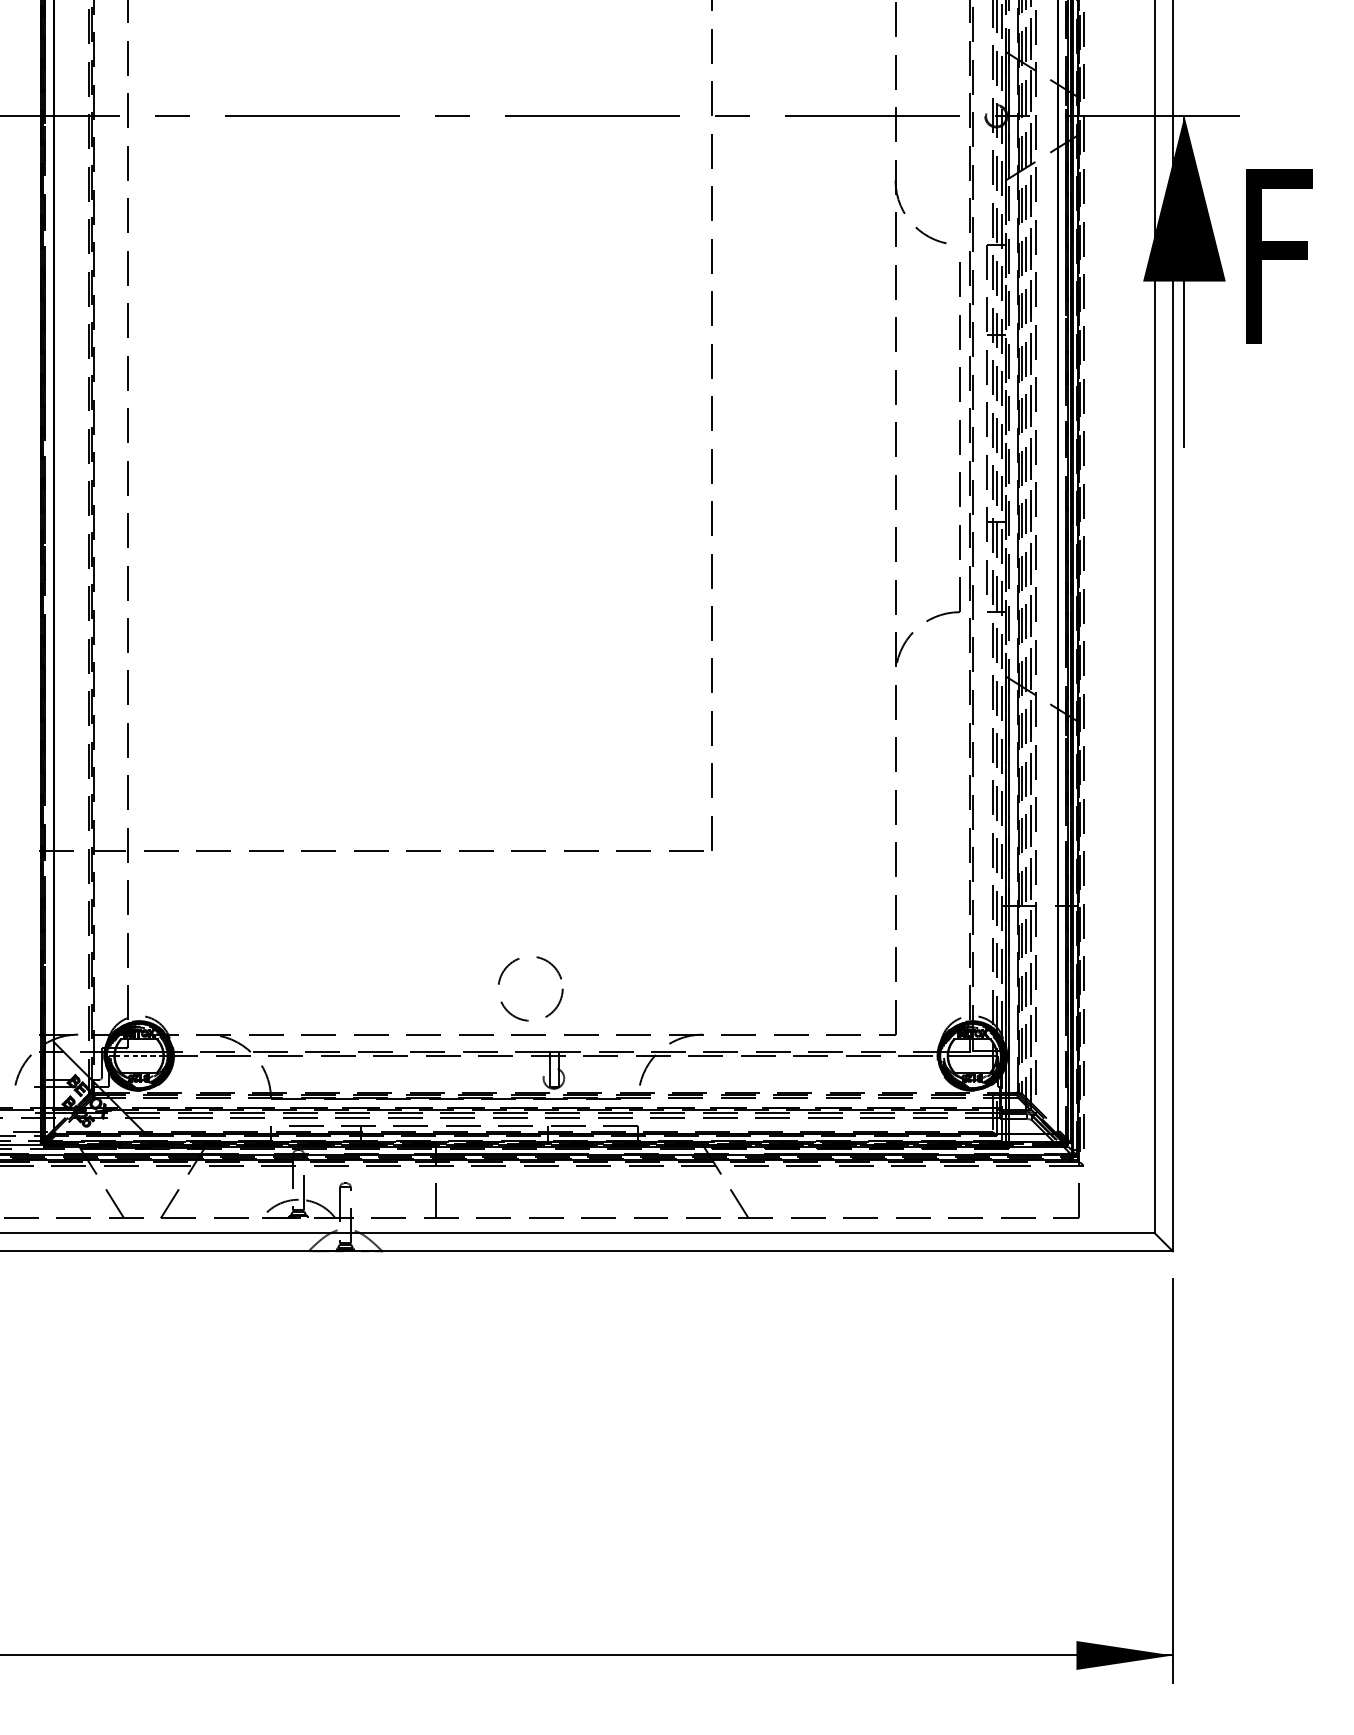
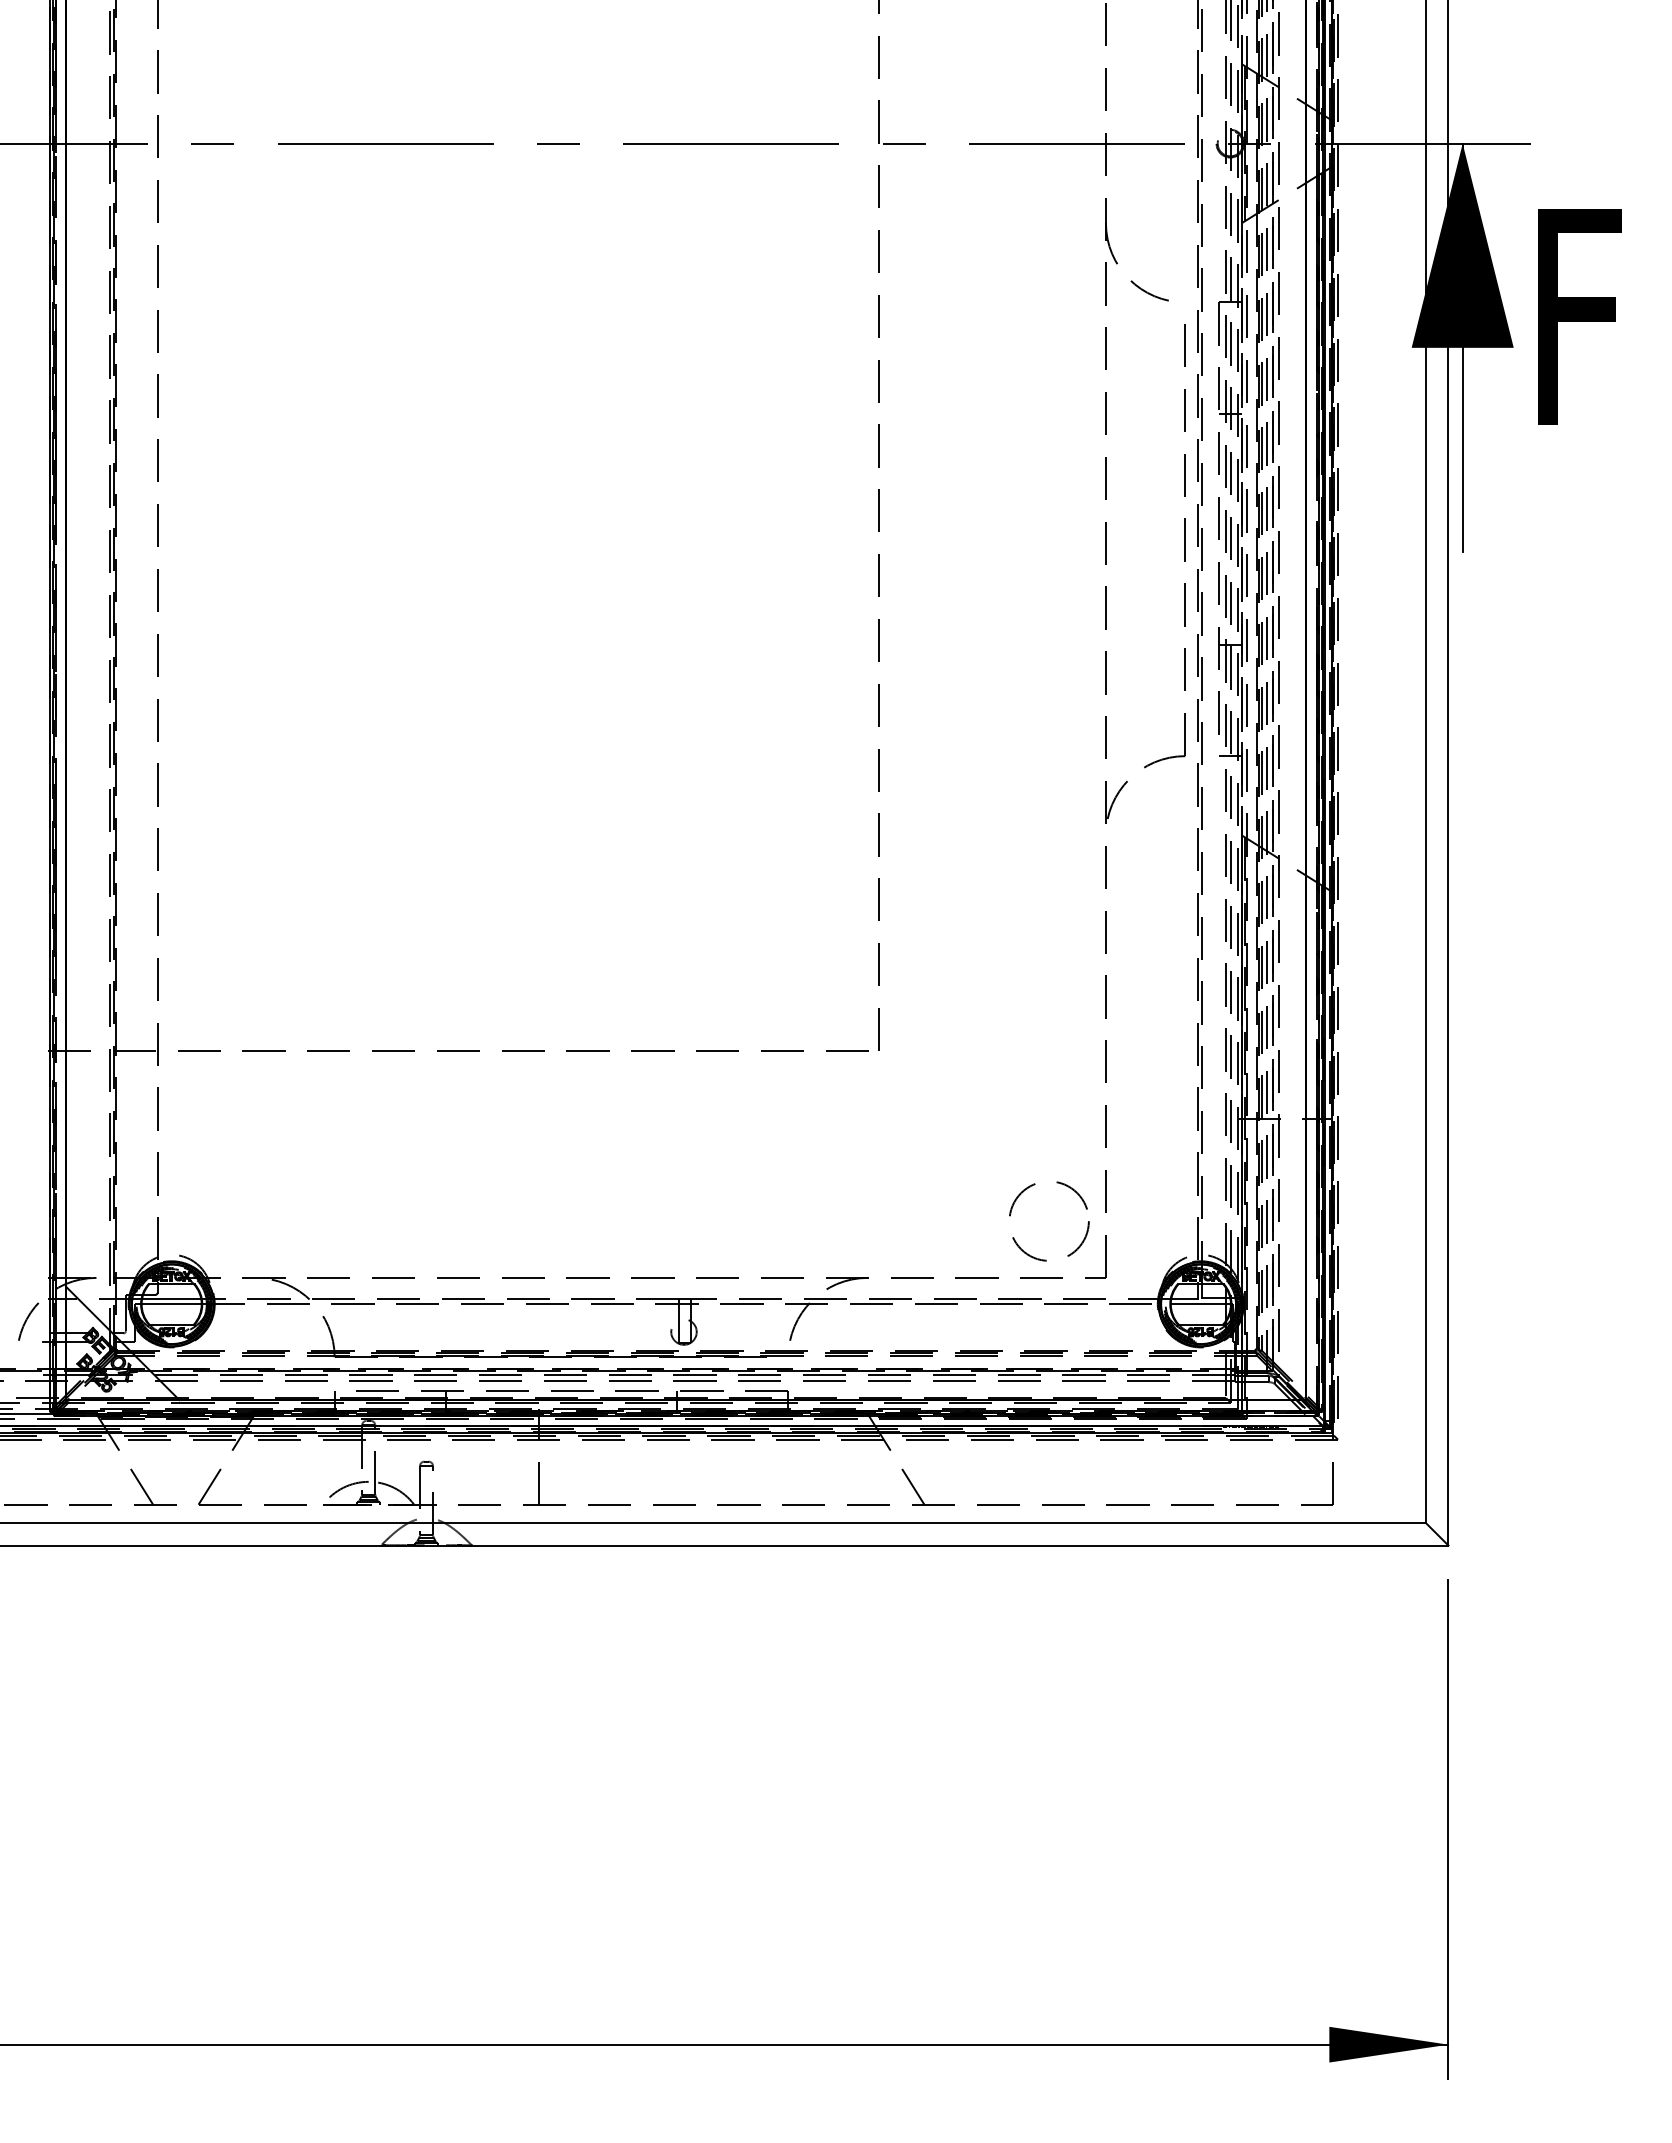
circle: (530, 988) -> (1049, 1221), moved
line: (139, 1055) -> (172, 1303), dashed -> solid

